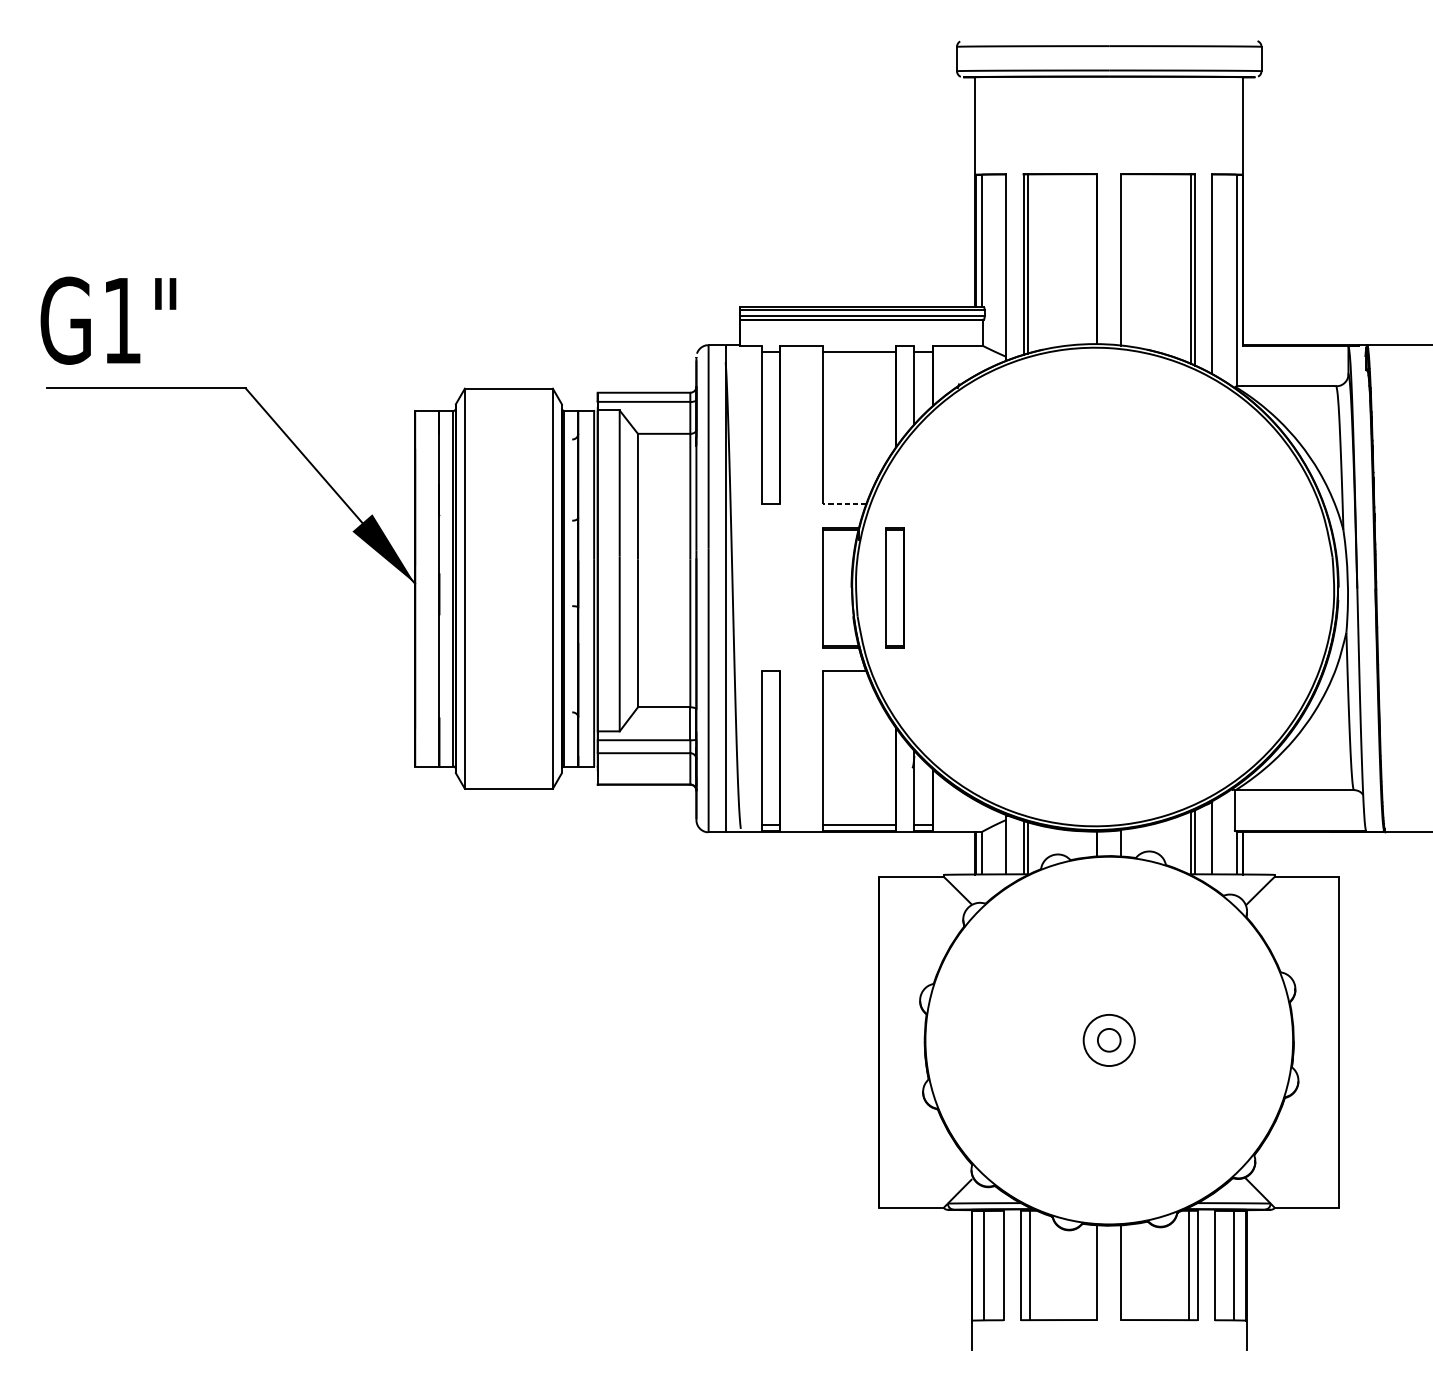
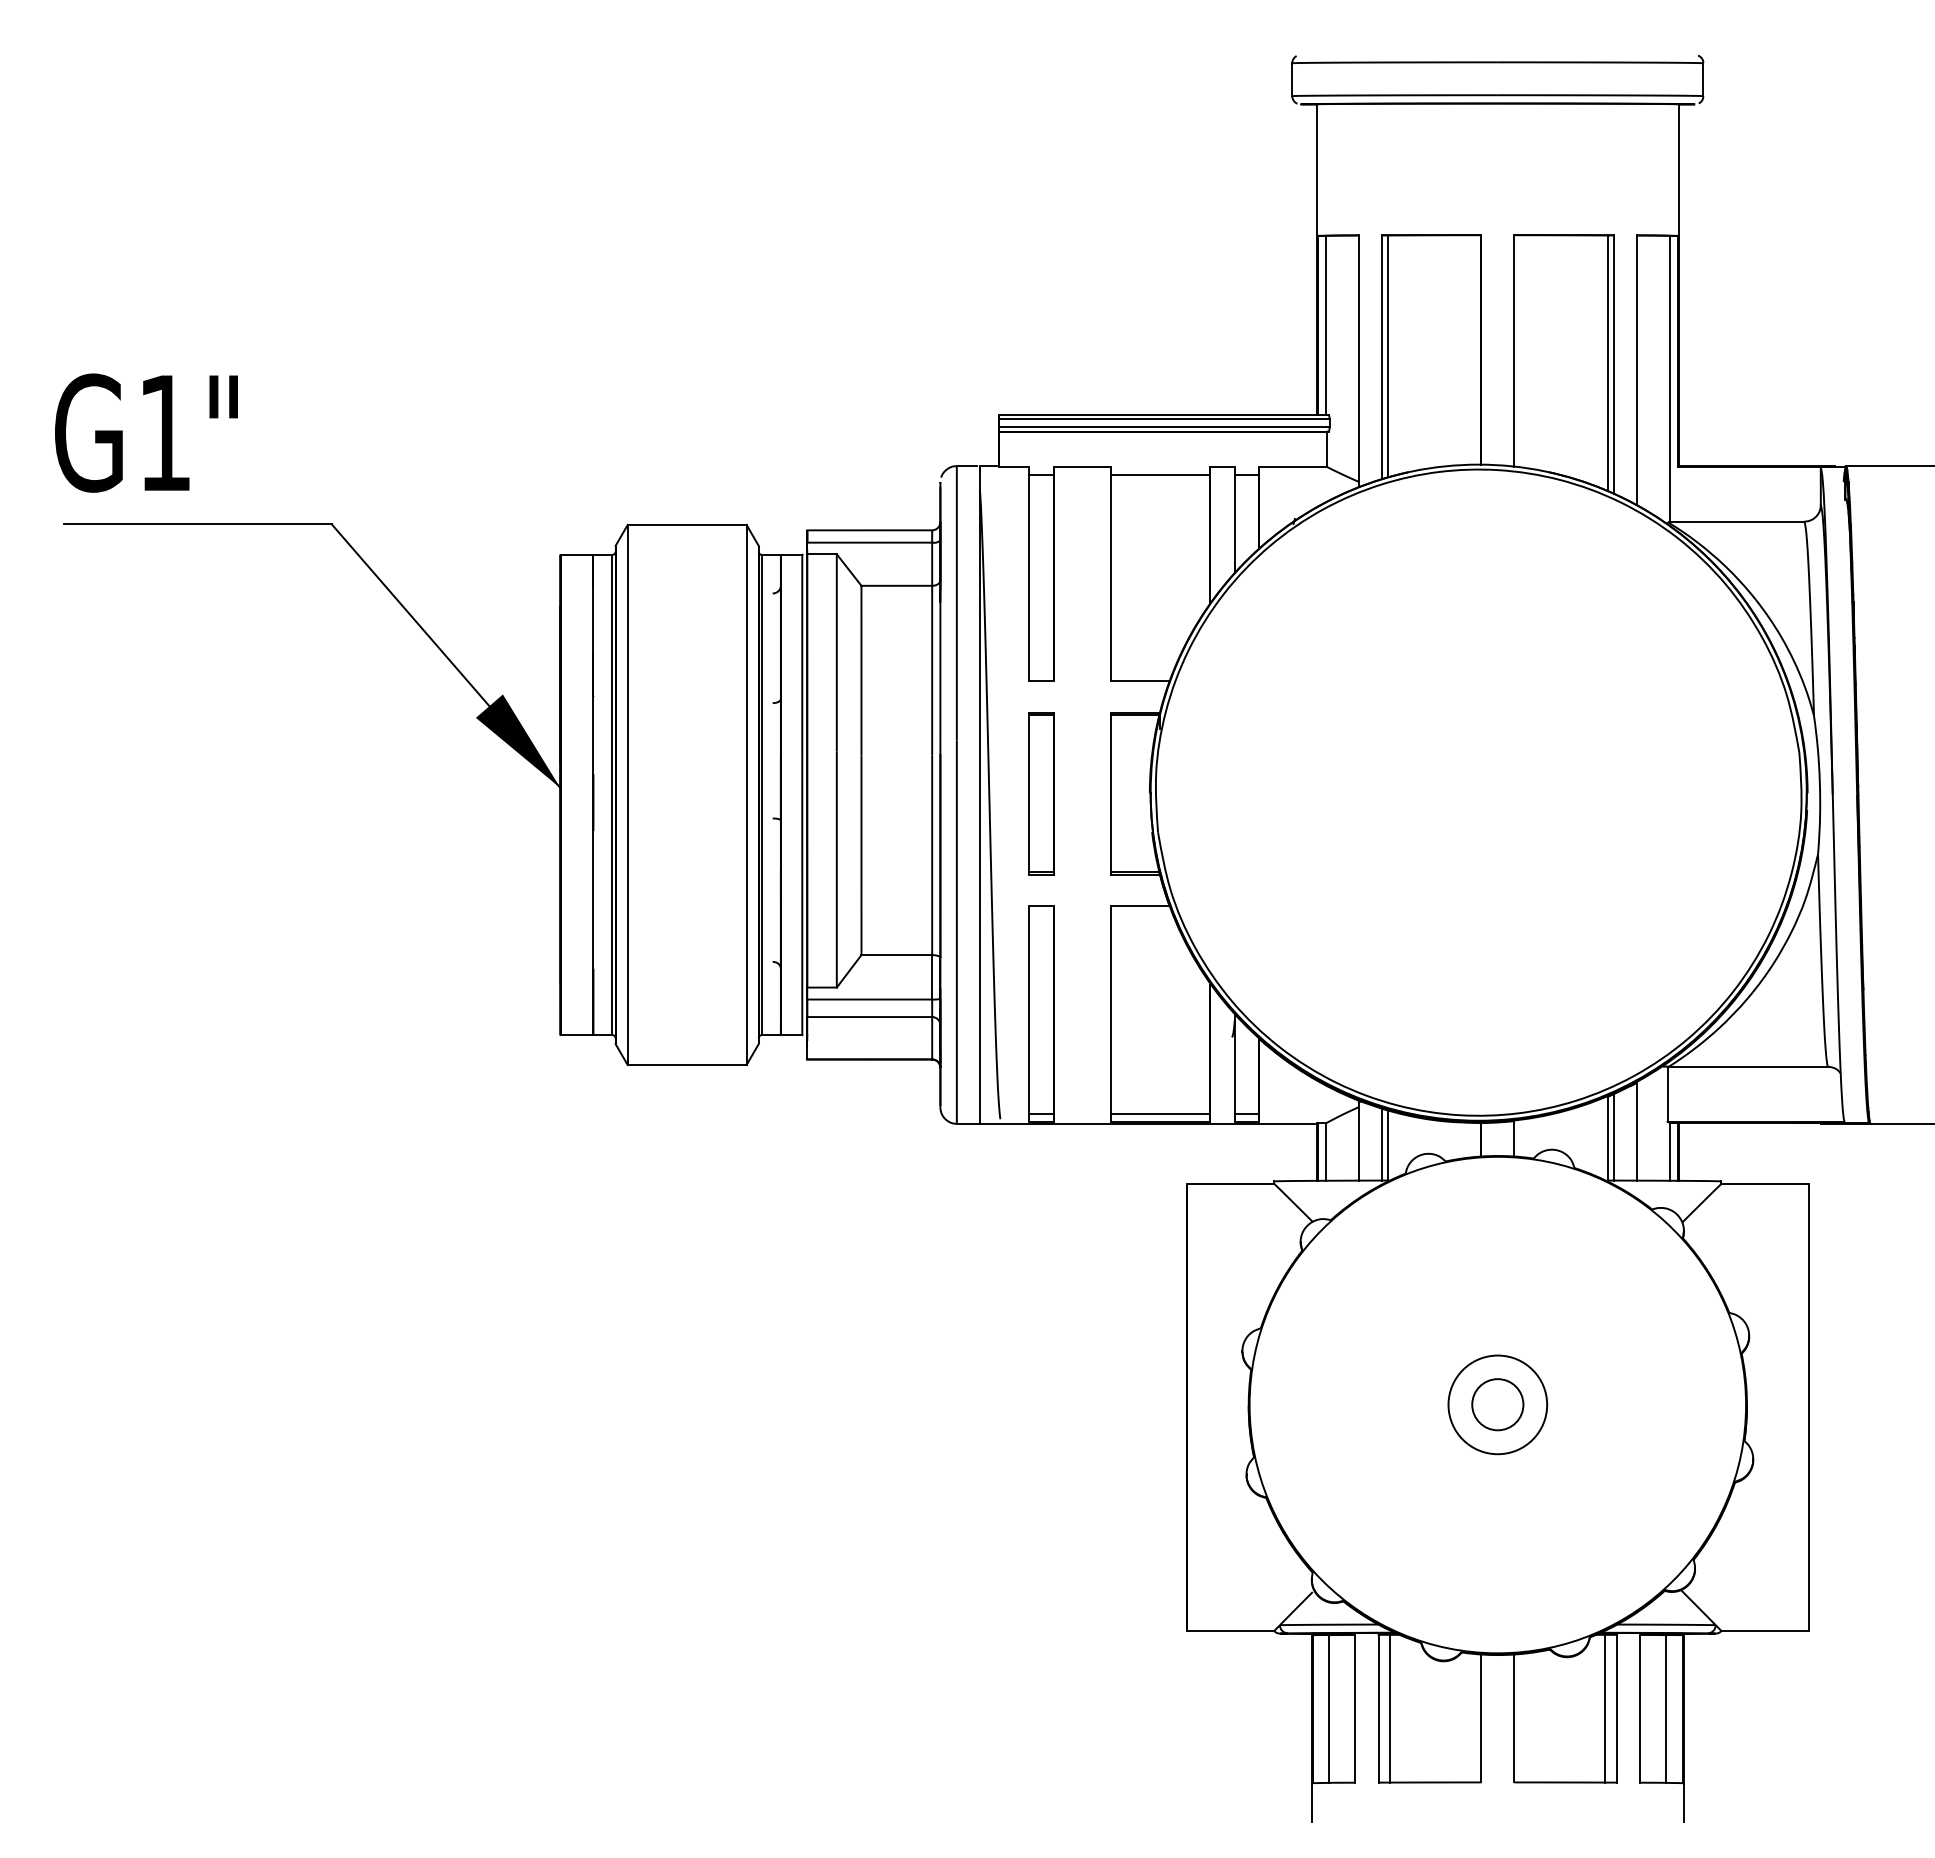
line: (844, 504) -> (1140, 681), dashed -> solid
part: (894, 587) -> (1041, 793), moved
circle: (1109, 1040) -> (1497, 1404), size x1.43
circle: (1109, 1040) -> (1497, 1404), size x1.67

